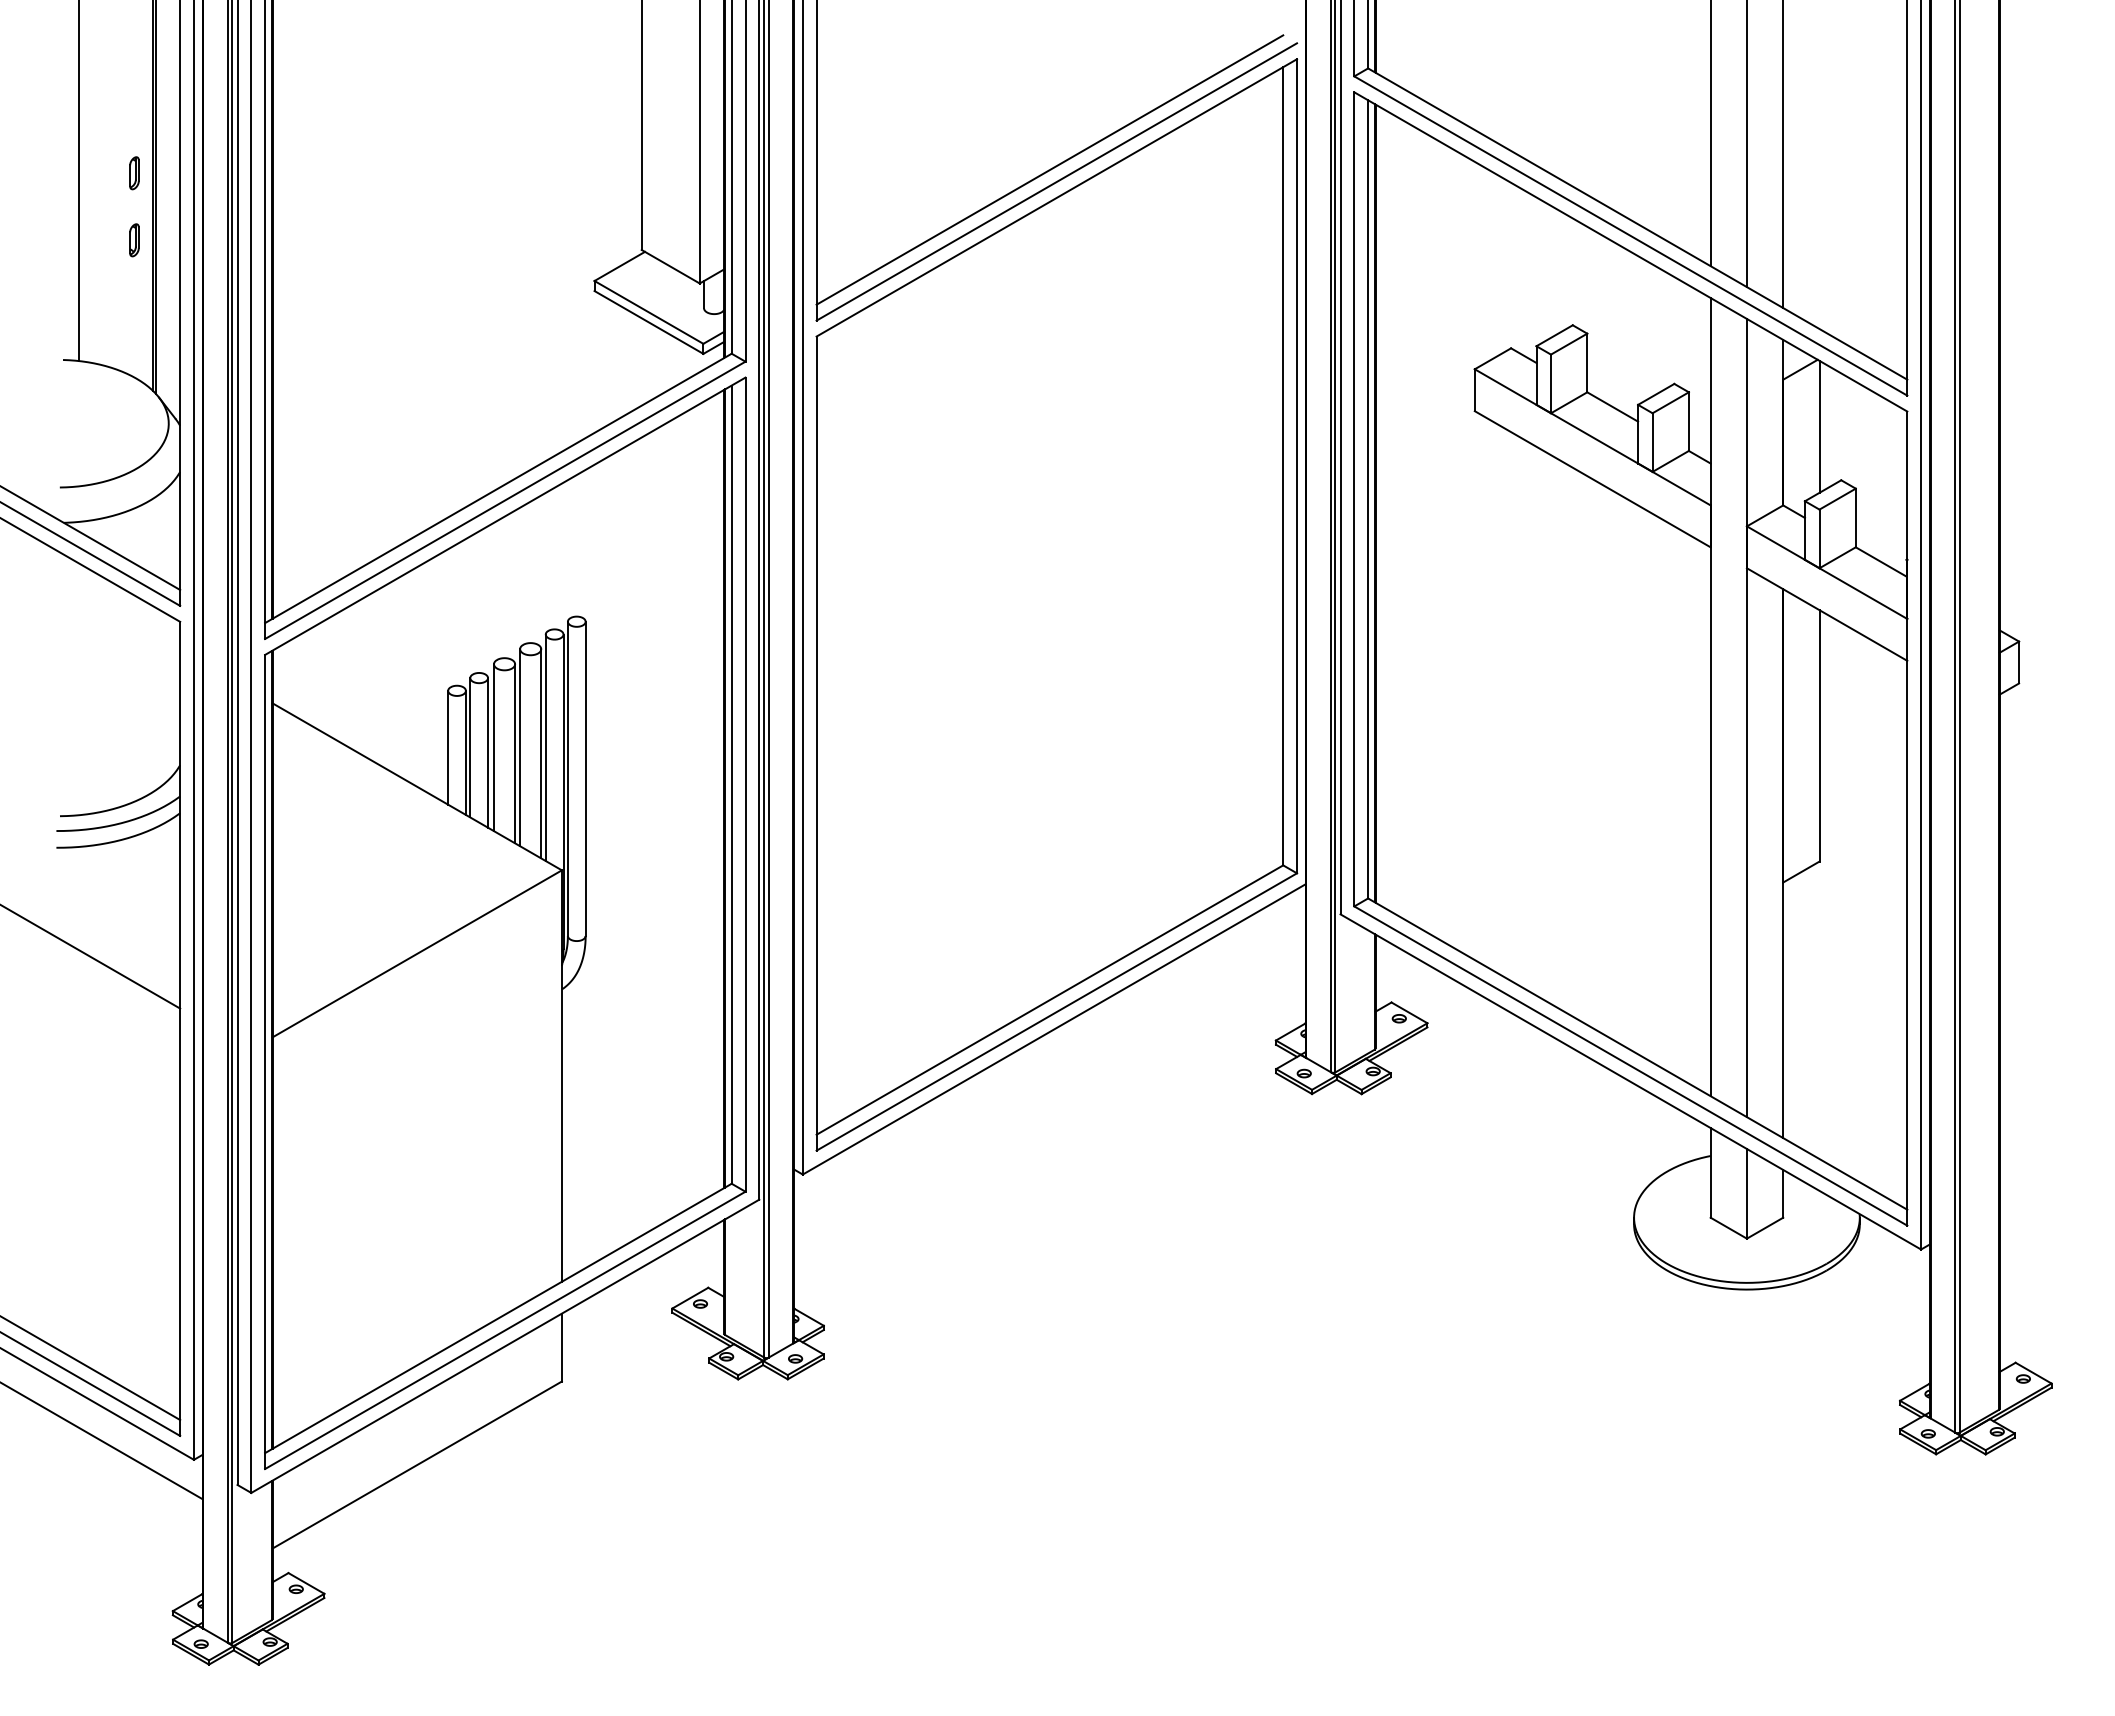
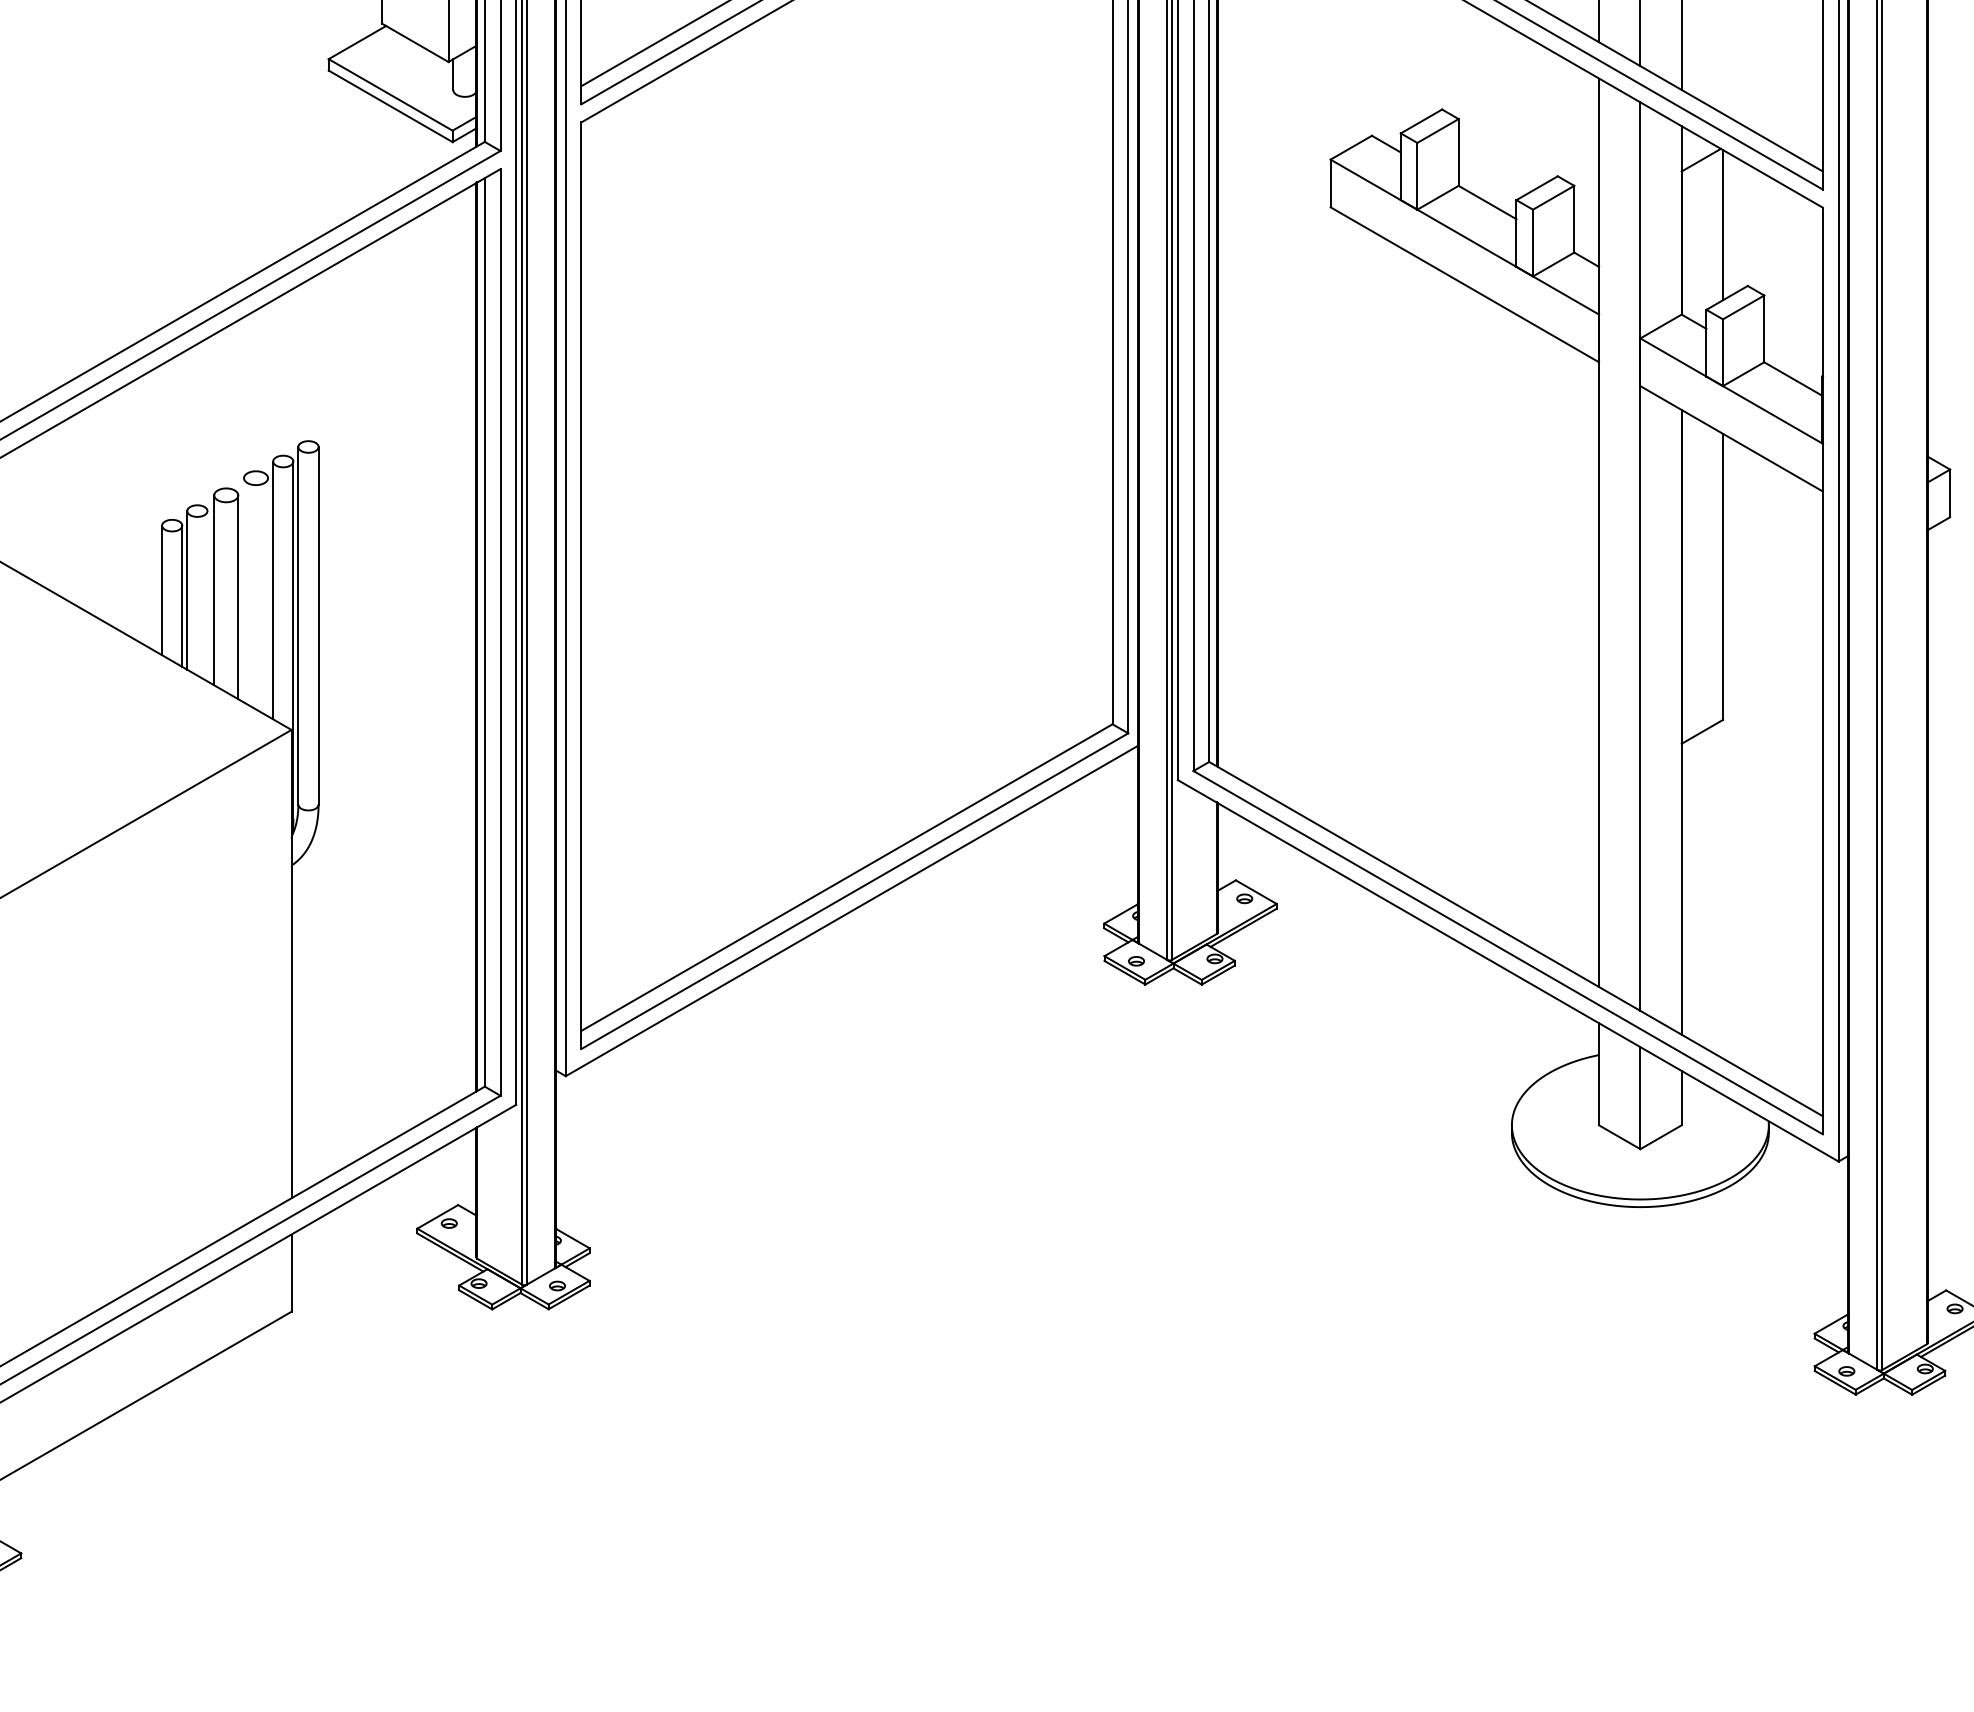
line: (520, 747) -> (244, 590), removed
line: (488, 752) -> (208, 595), removed
line: (541, 753) -> (268, 596), removed

